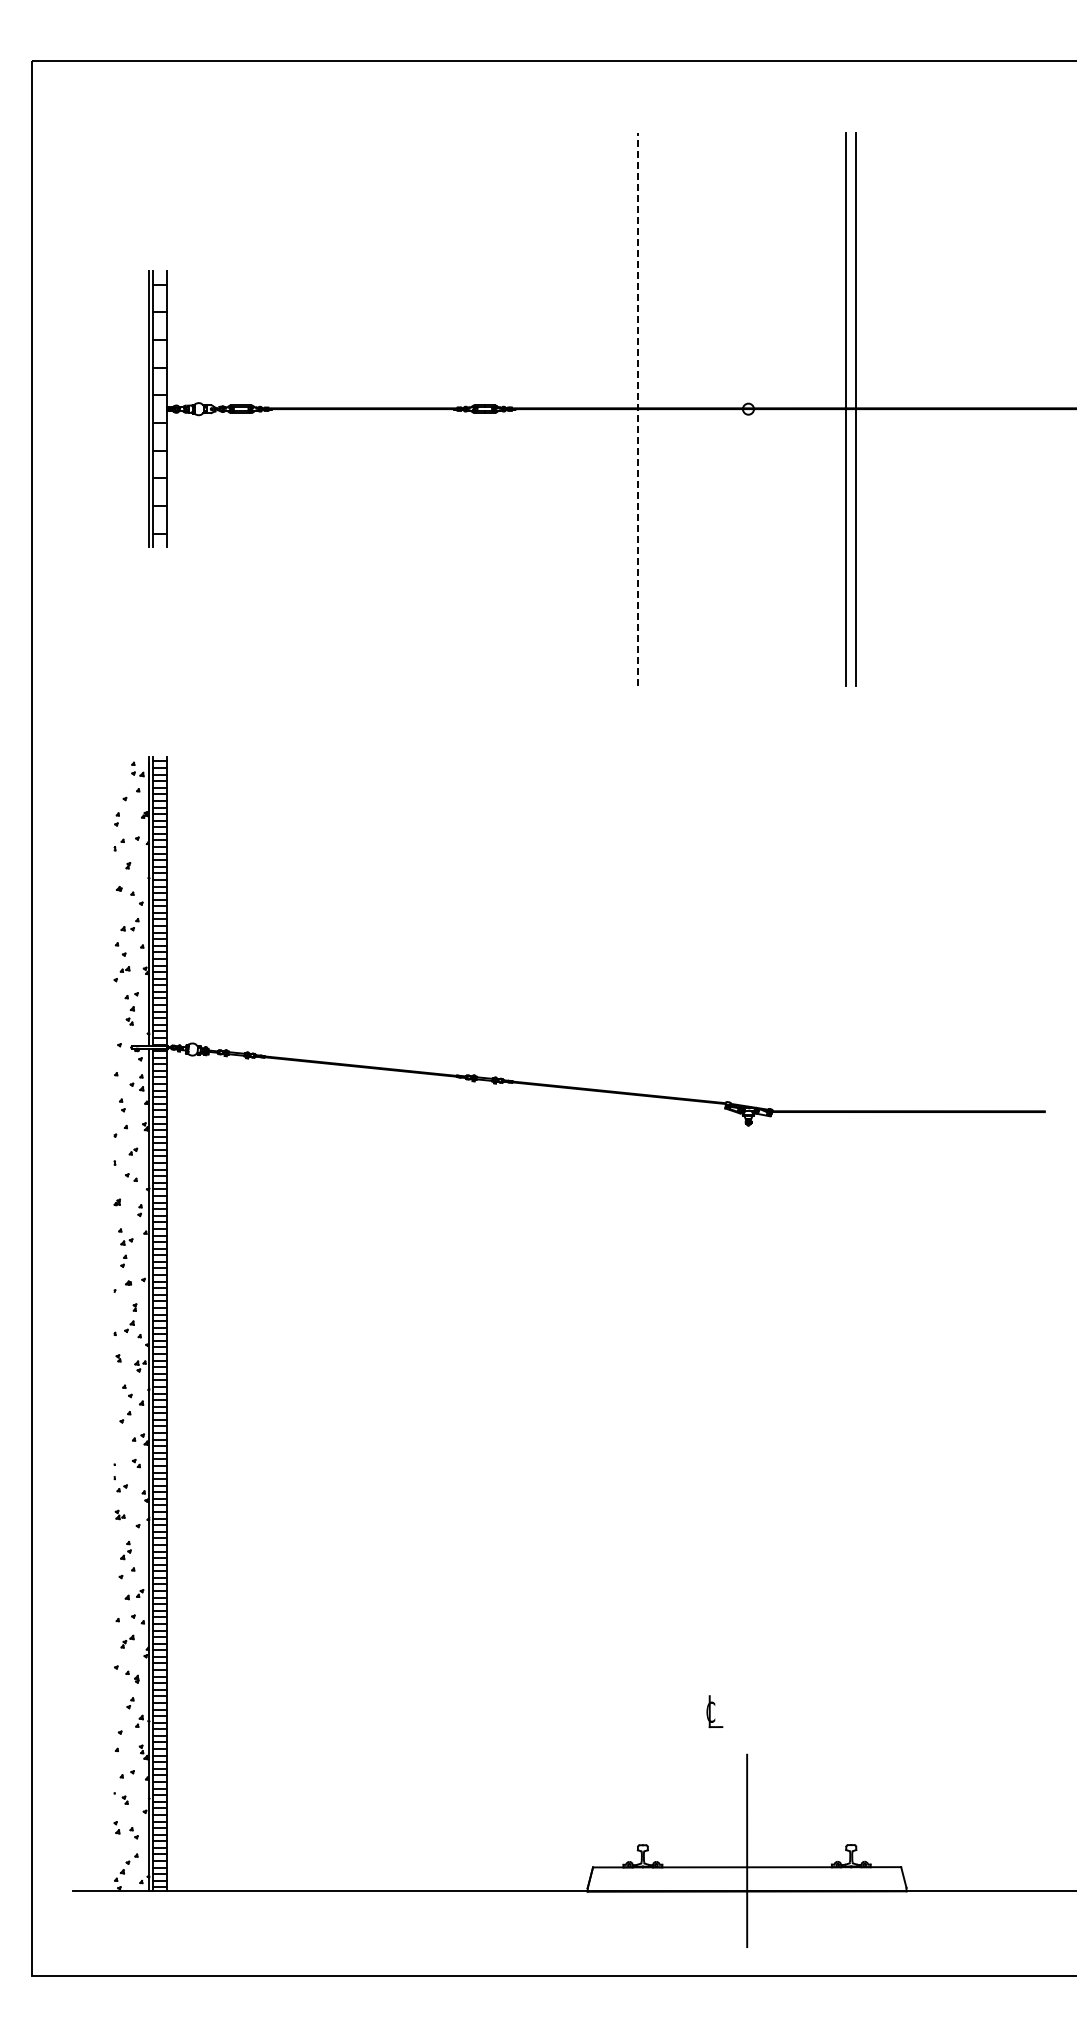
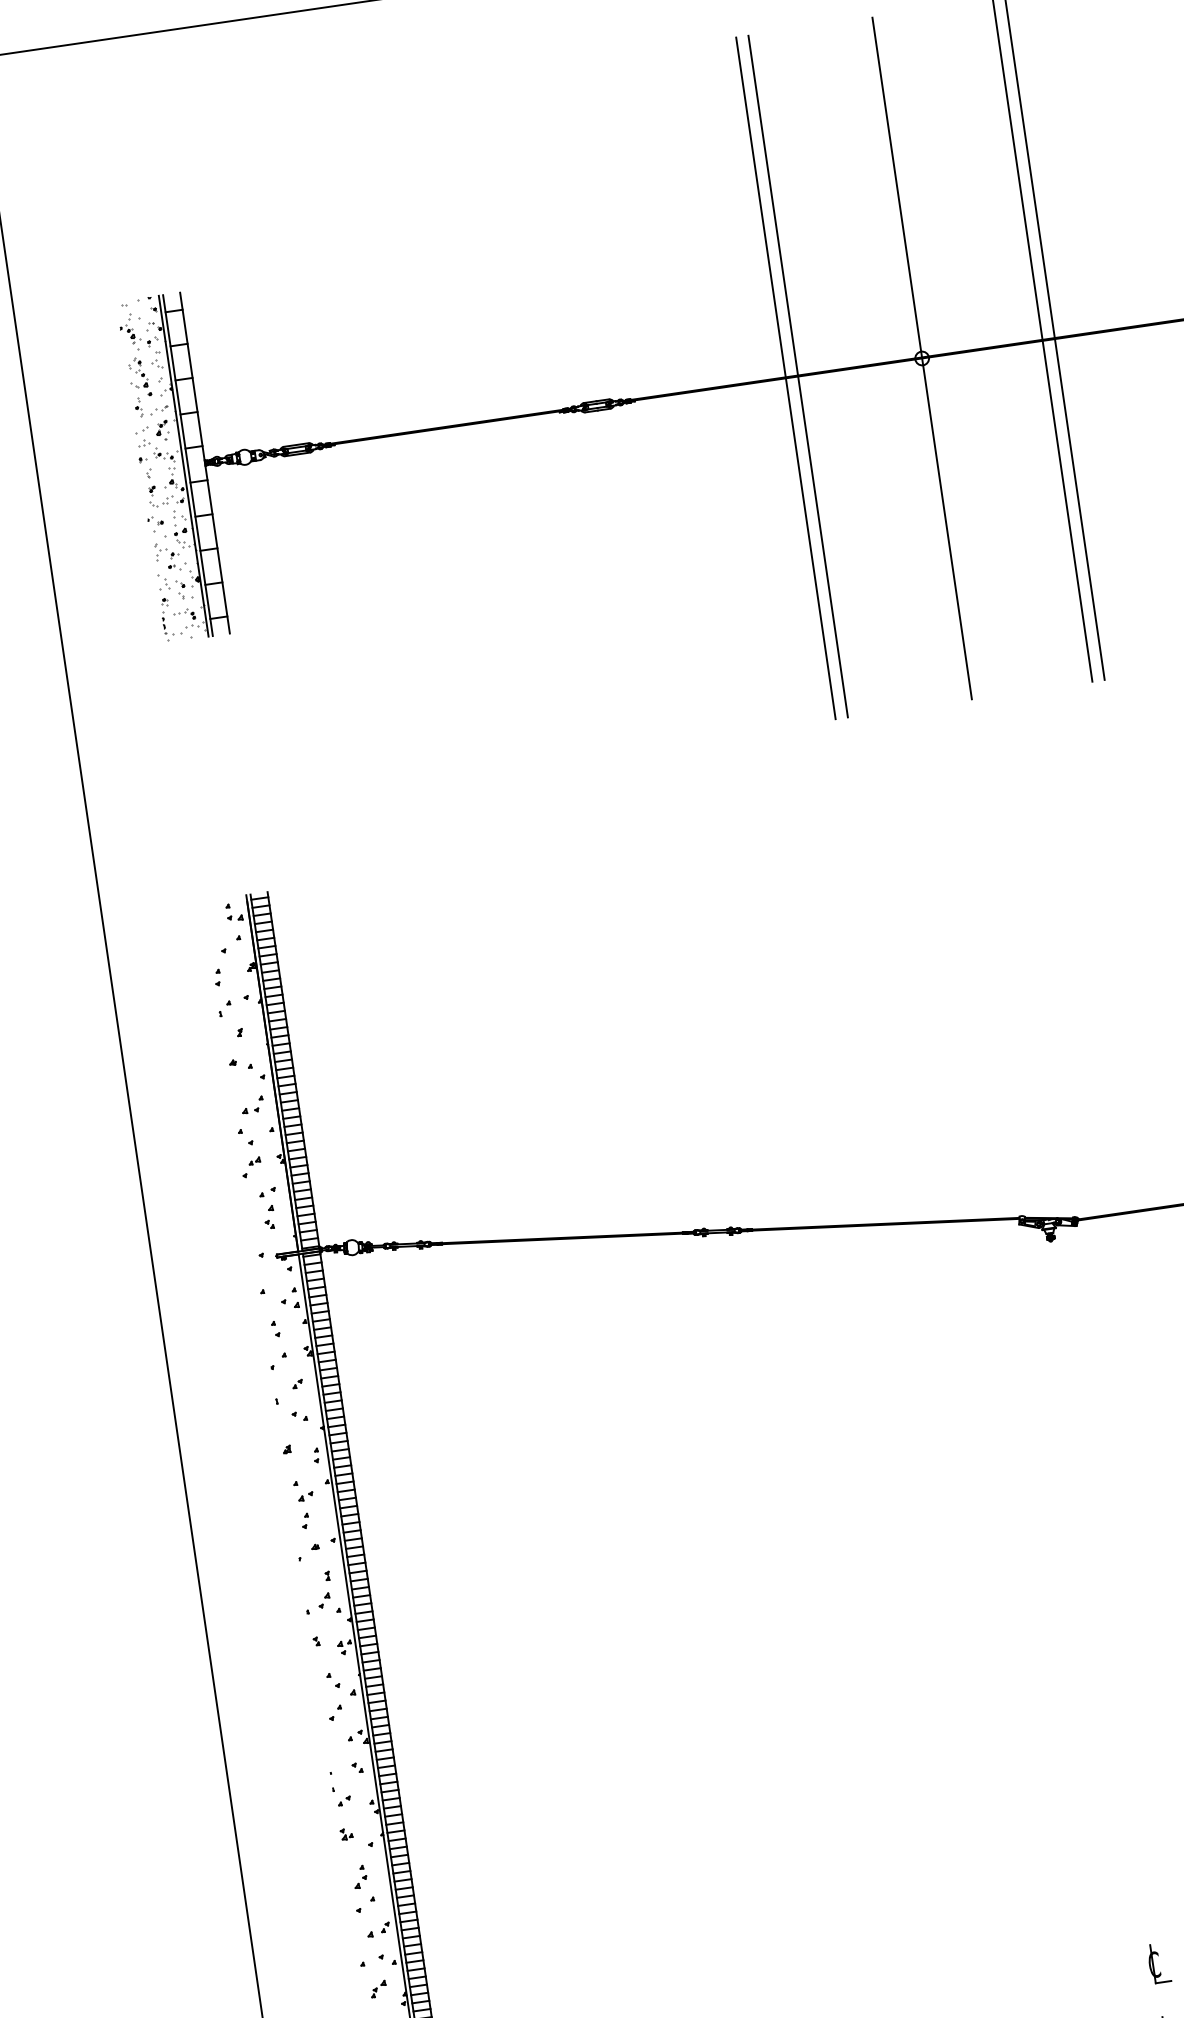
hatch: (131, 407) -> (161, 467), added
line: (647, 408) -> (797, 375), added
line: (748, 408) -> (922, 357), added
line: (637, 409) -> (785, 378), dashed -> solid
part: (714, 1711) -> (1158, 1963), moved

